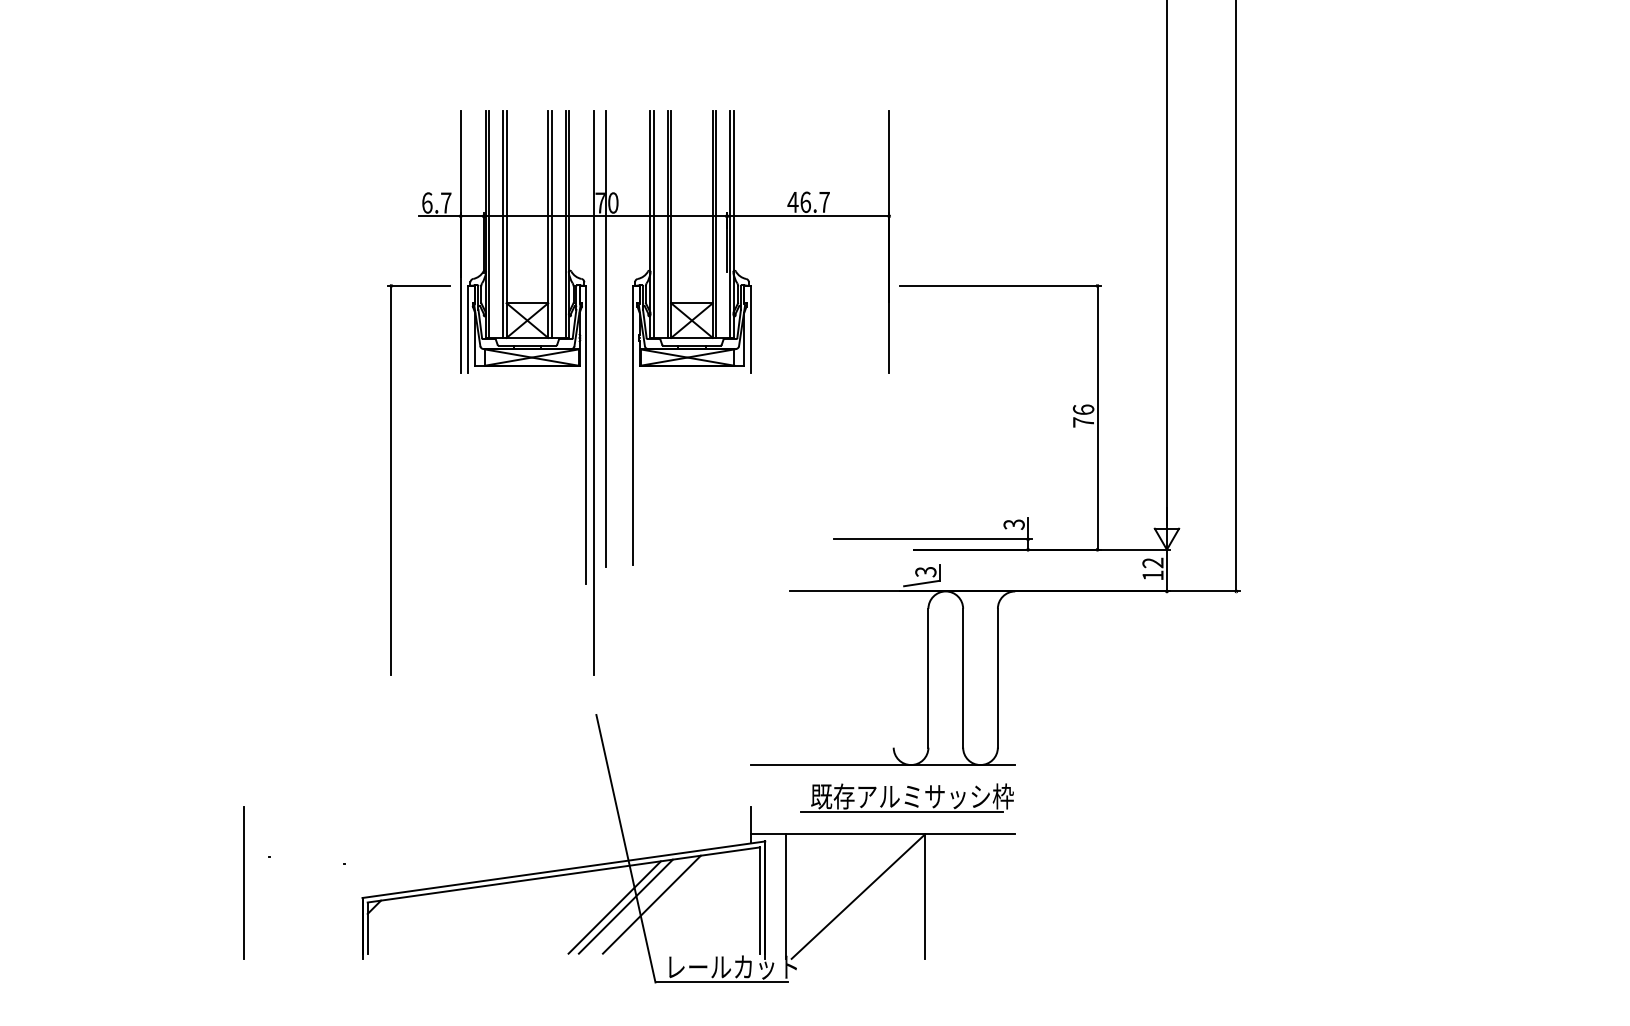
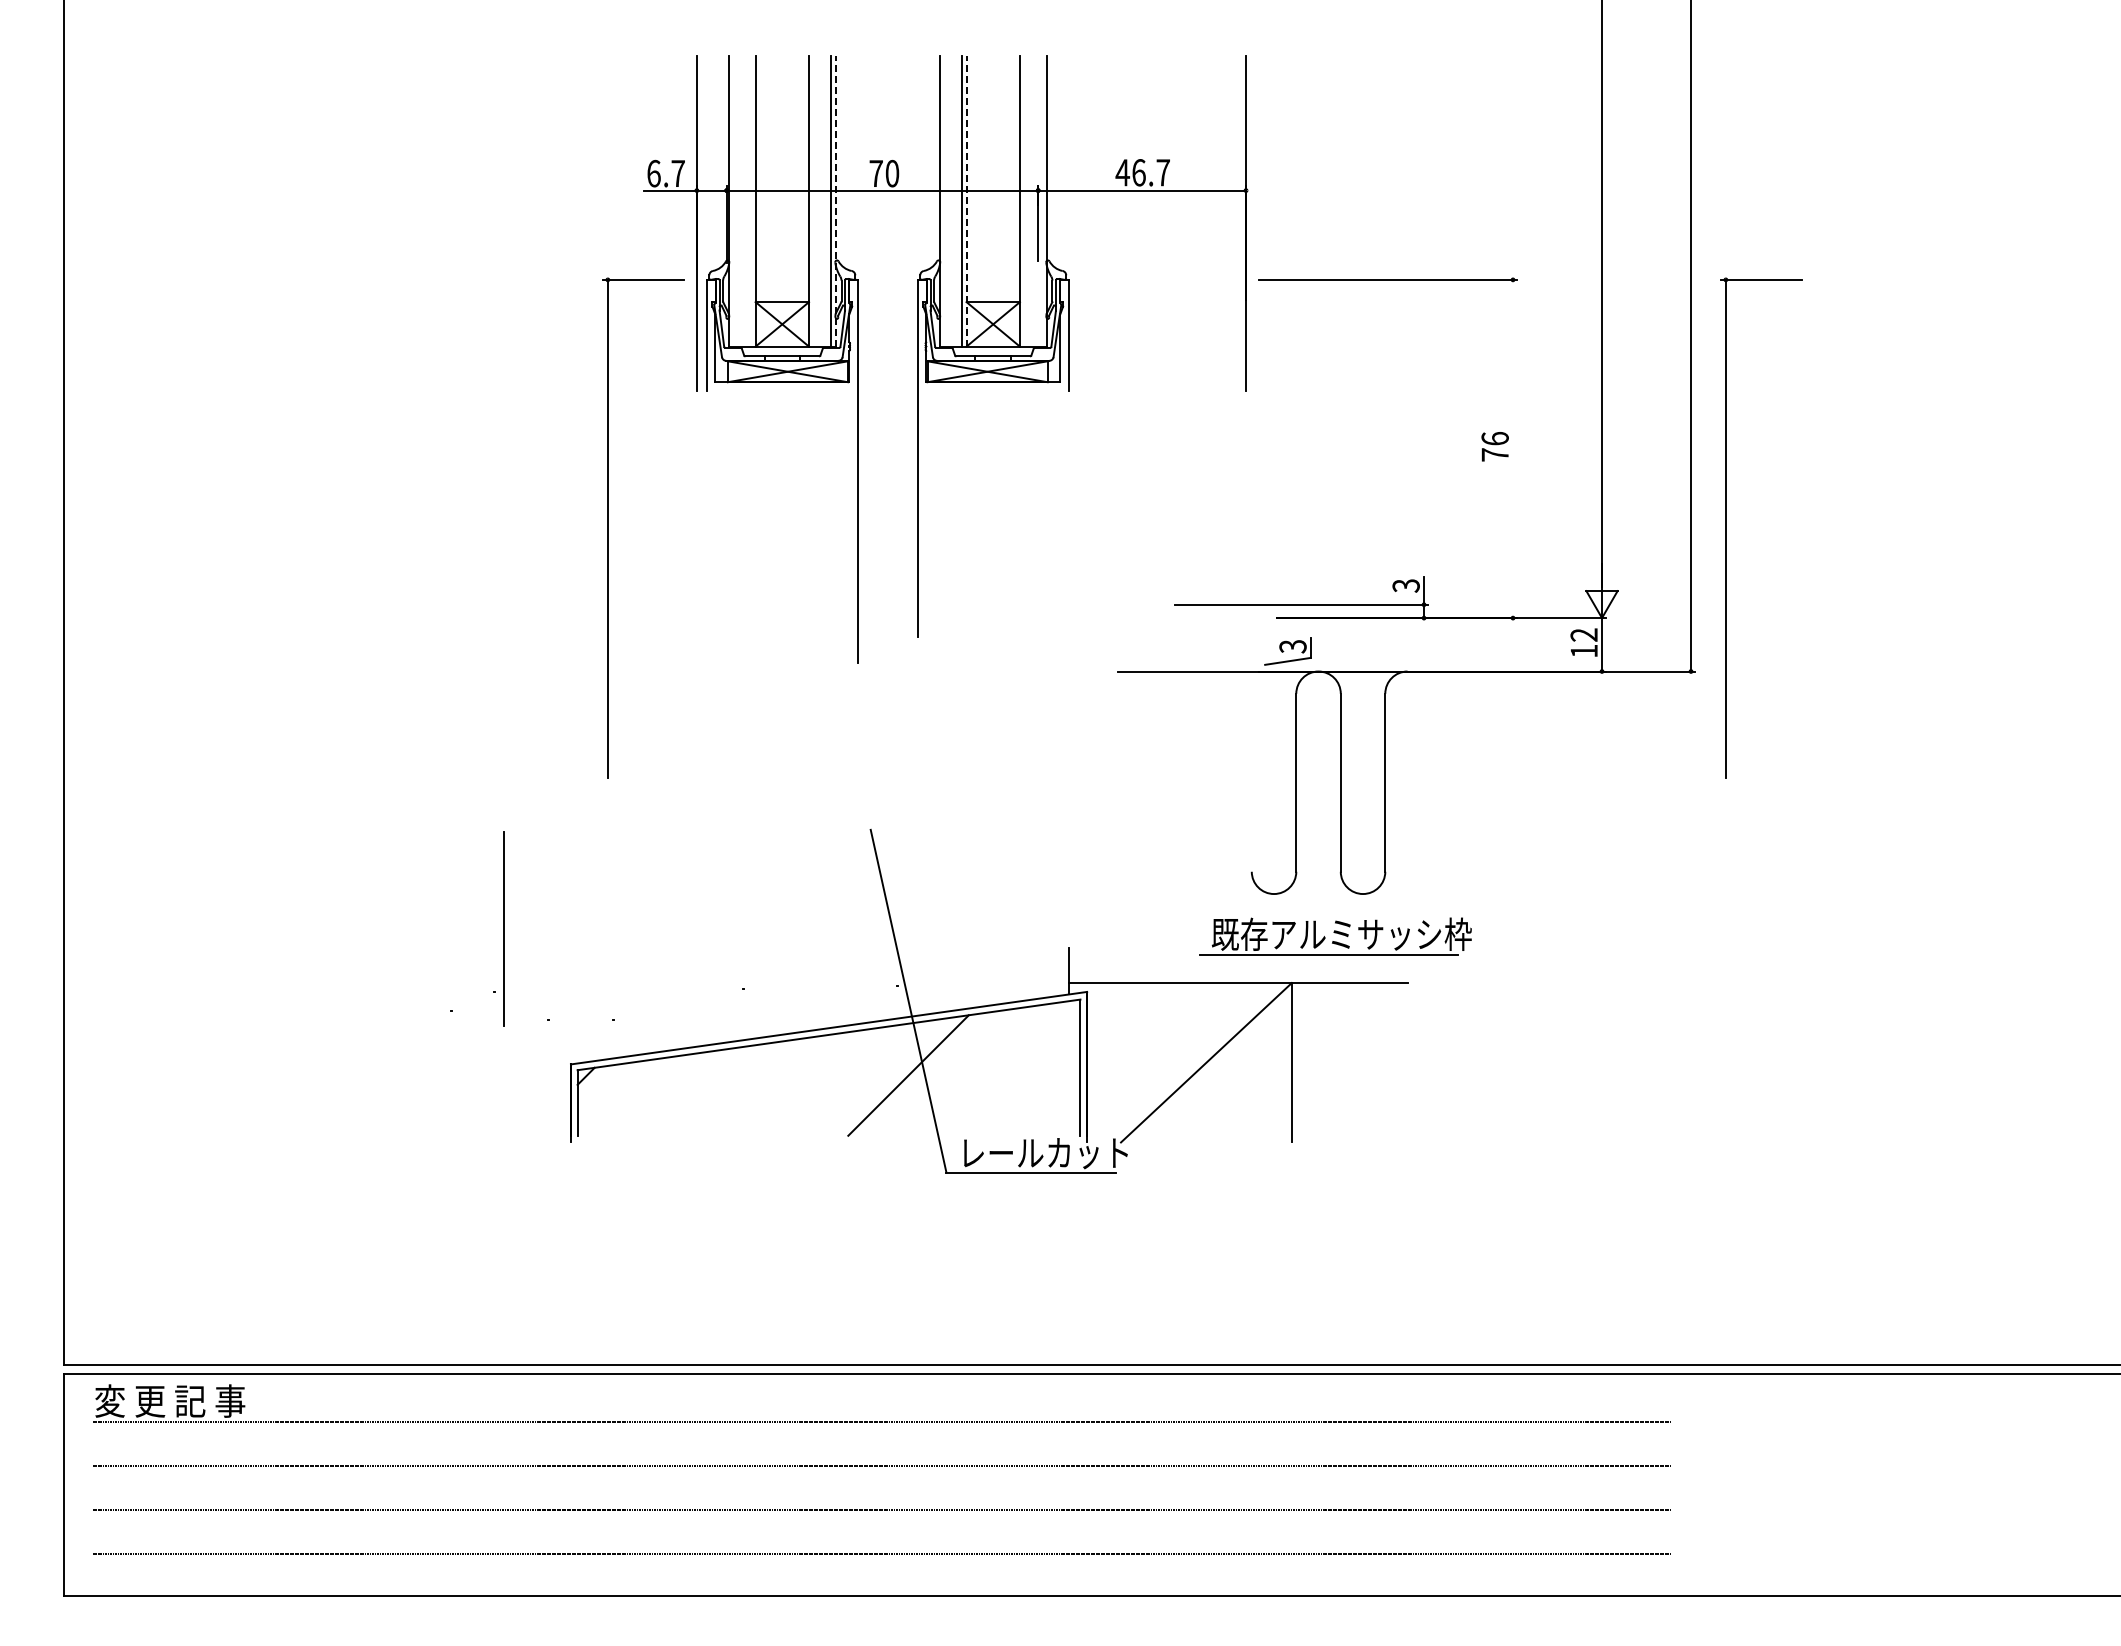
line: (568, 223) -> (835, 200), solid -> dashed
line: (671, 223) -> (966, 200), solid -> dashed
line: (489, 224) -> (733, 201), removed
line: (503, 224) -> (751, 201), removed
line: (551, 224) -> (813, 201), removed
line: (653, 224) -> (944, 201), removed
line: (716, 224) -> (1024, 201), removed
line: (730, 224) -> (1042, 201), removed
line: (606, 339) -> (883, 348), removed
line: (593, 393) -> (867, 417), removed
line: (1097, 417) -> (1513, 448), removed
part: (1264, 479) -> (1726, 527), added
line: (883, 765) -> (1238, 894), removed
part: (907, 798) -> (1335, 936), moved
line: (244, 882) -> (503, 928), moved
line: (785, 896) -> (1113, 1062), removed
line: (651, 904) -> (941, 1072), removed
line: (614, 907) -> (894, 1076), removed

